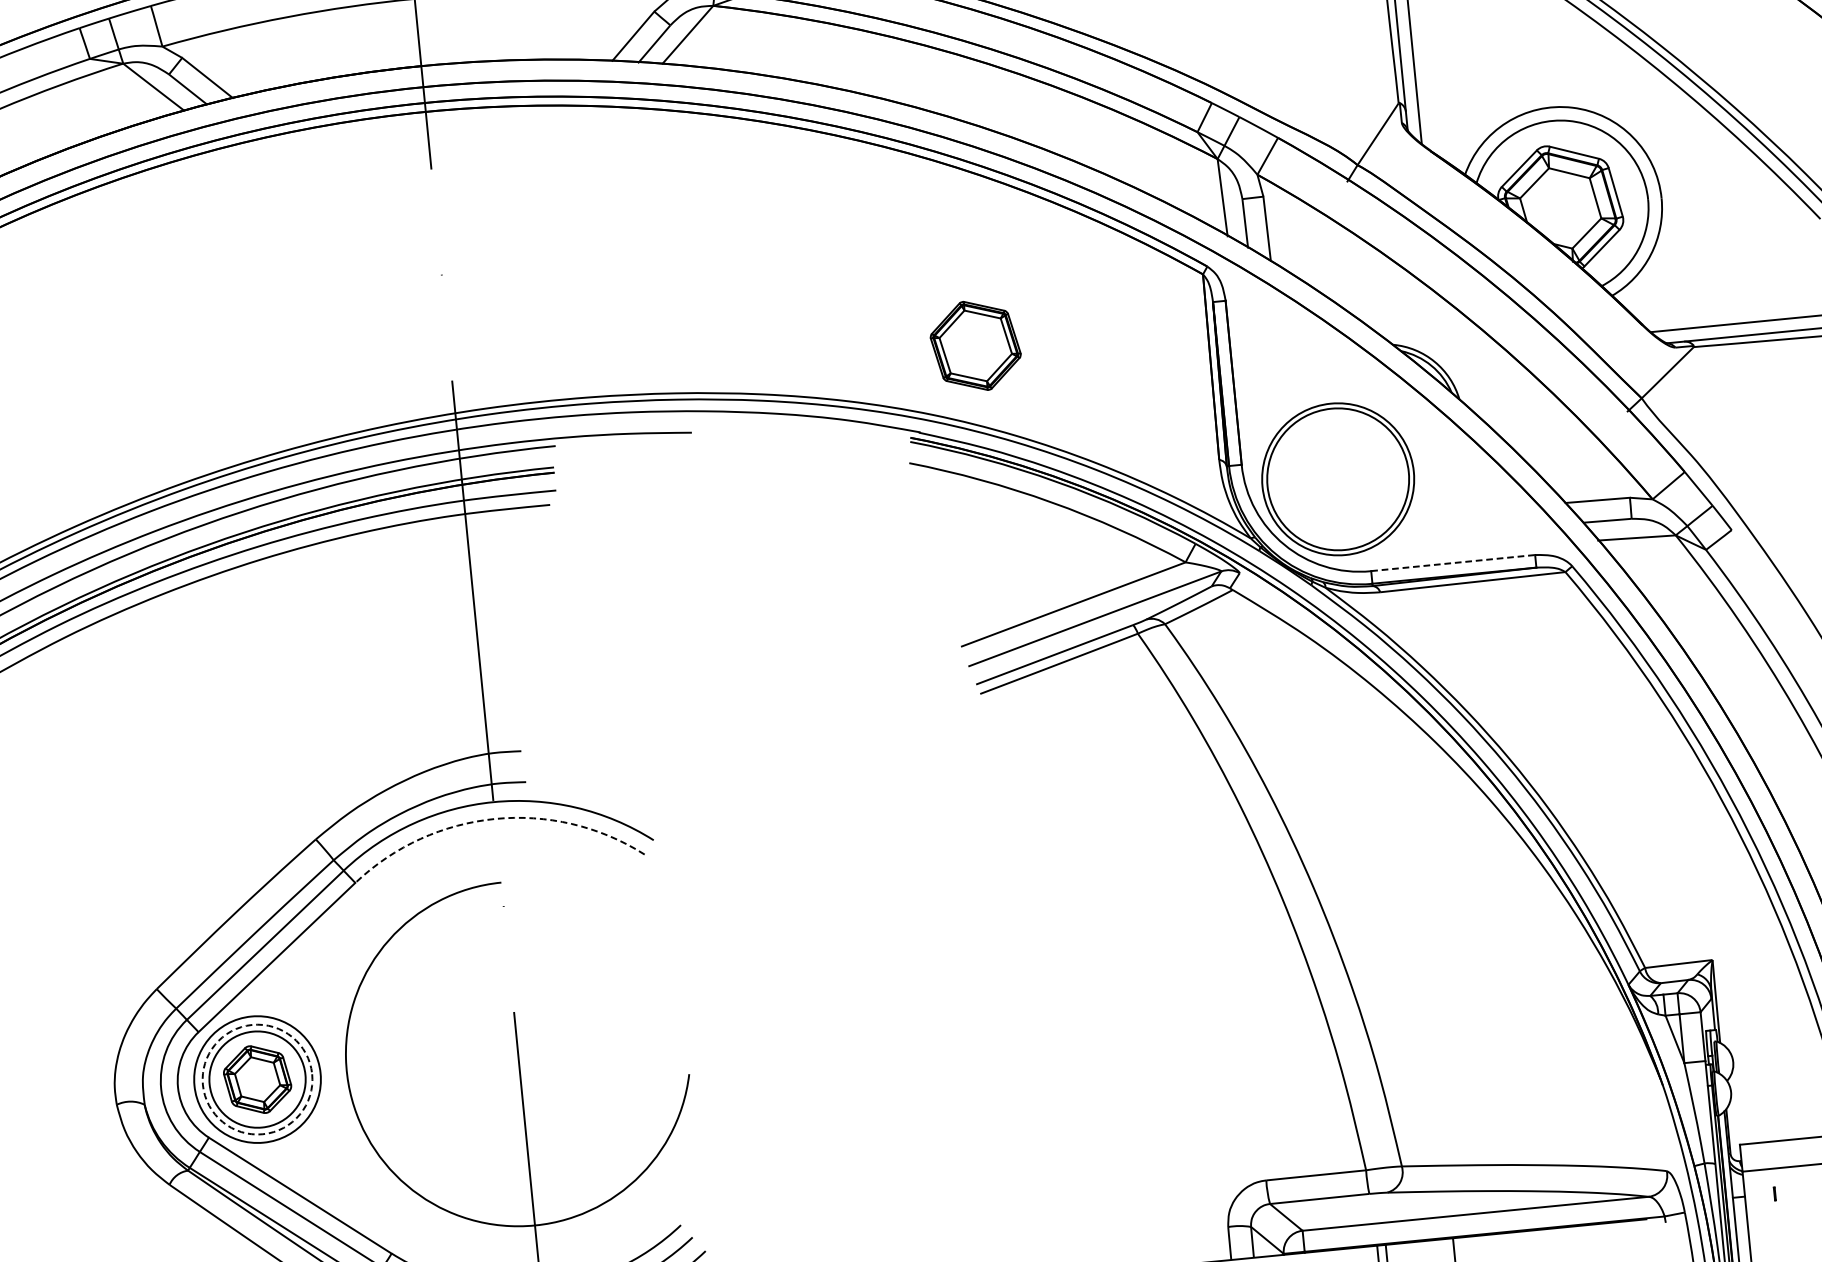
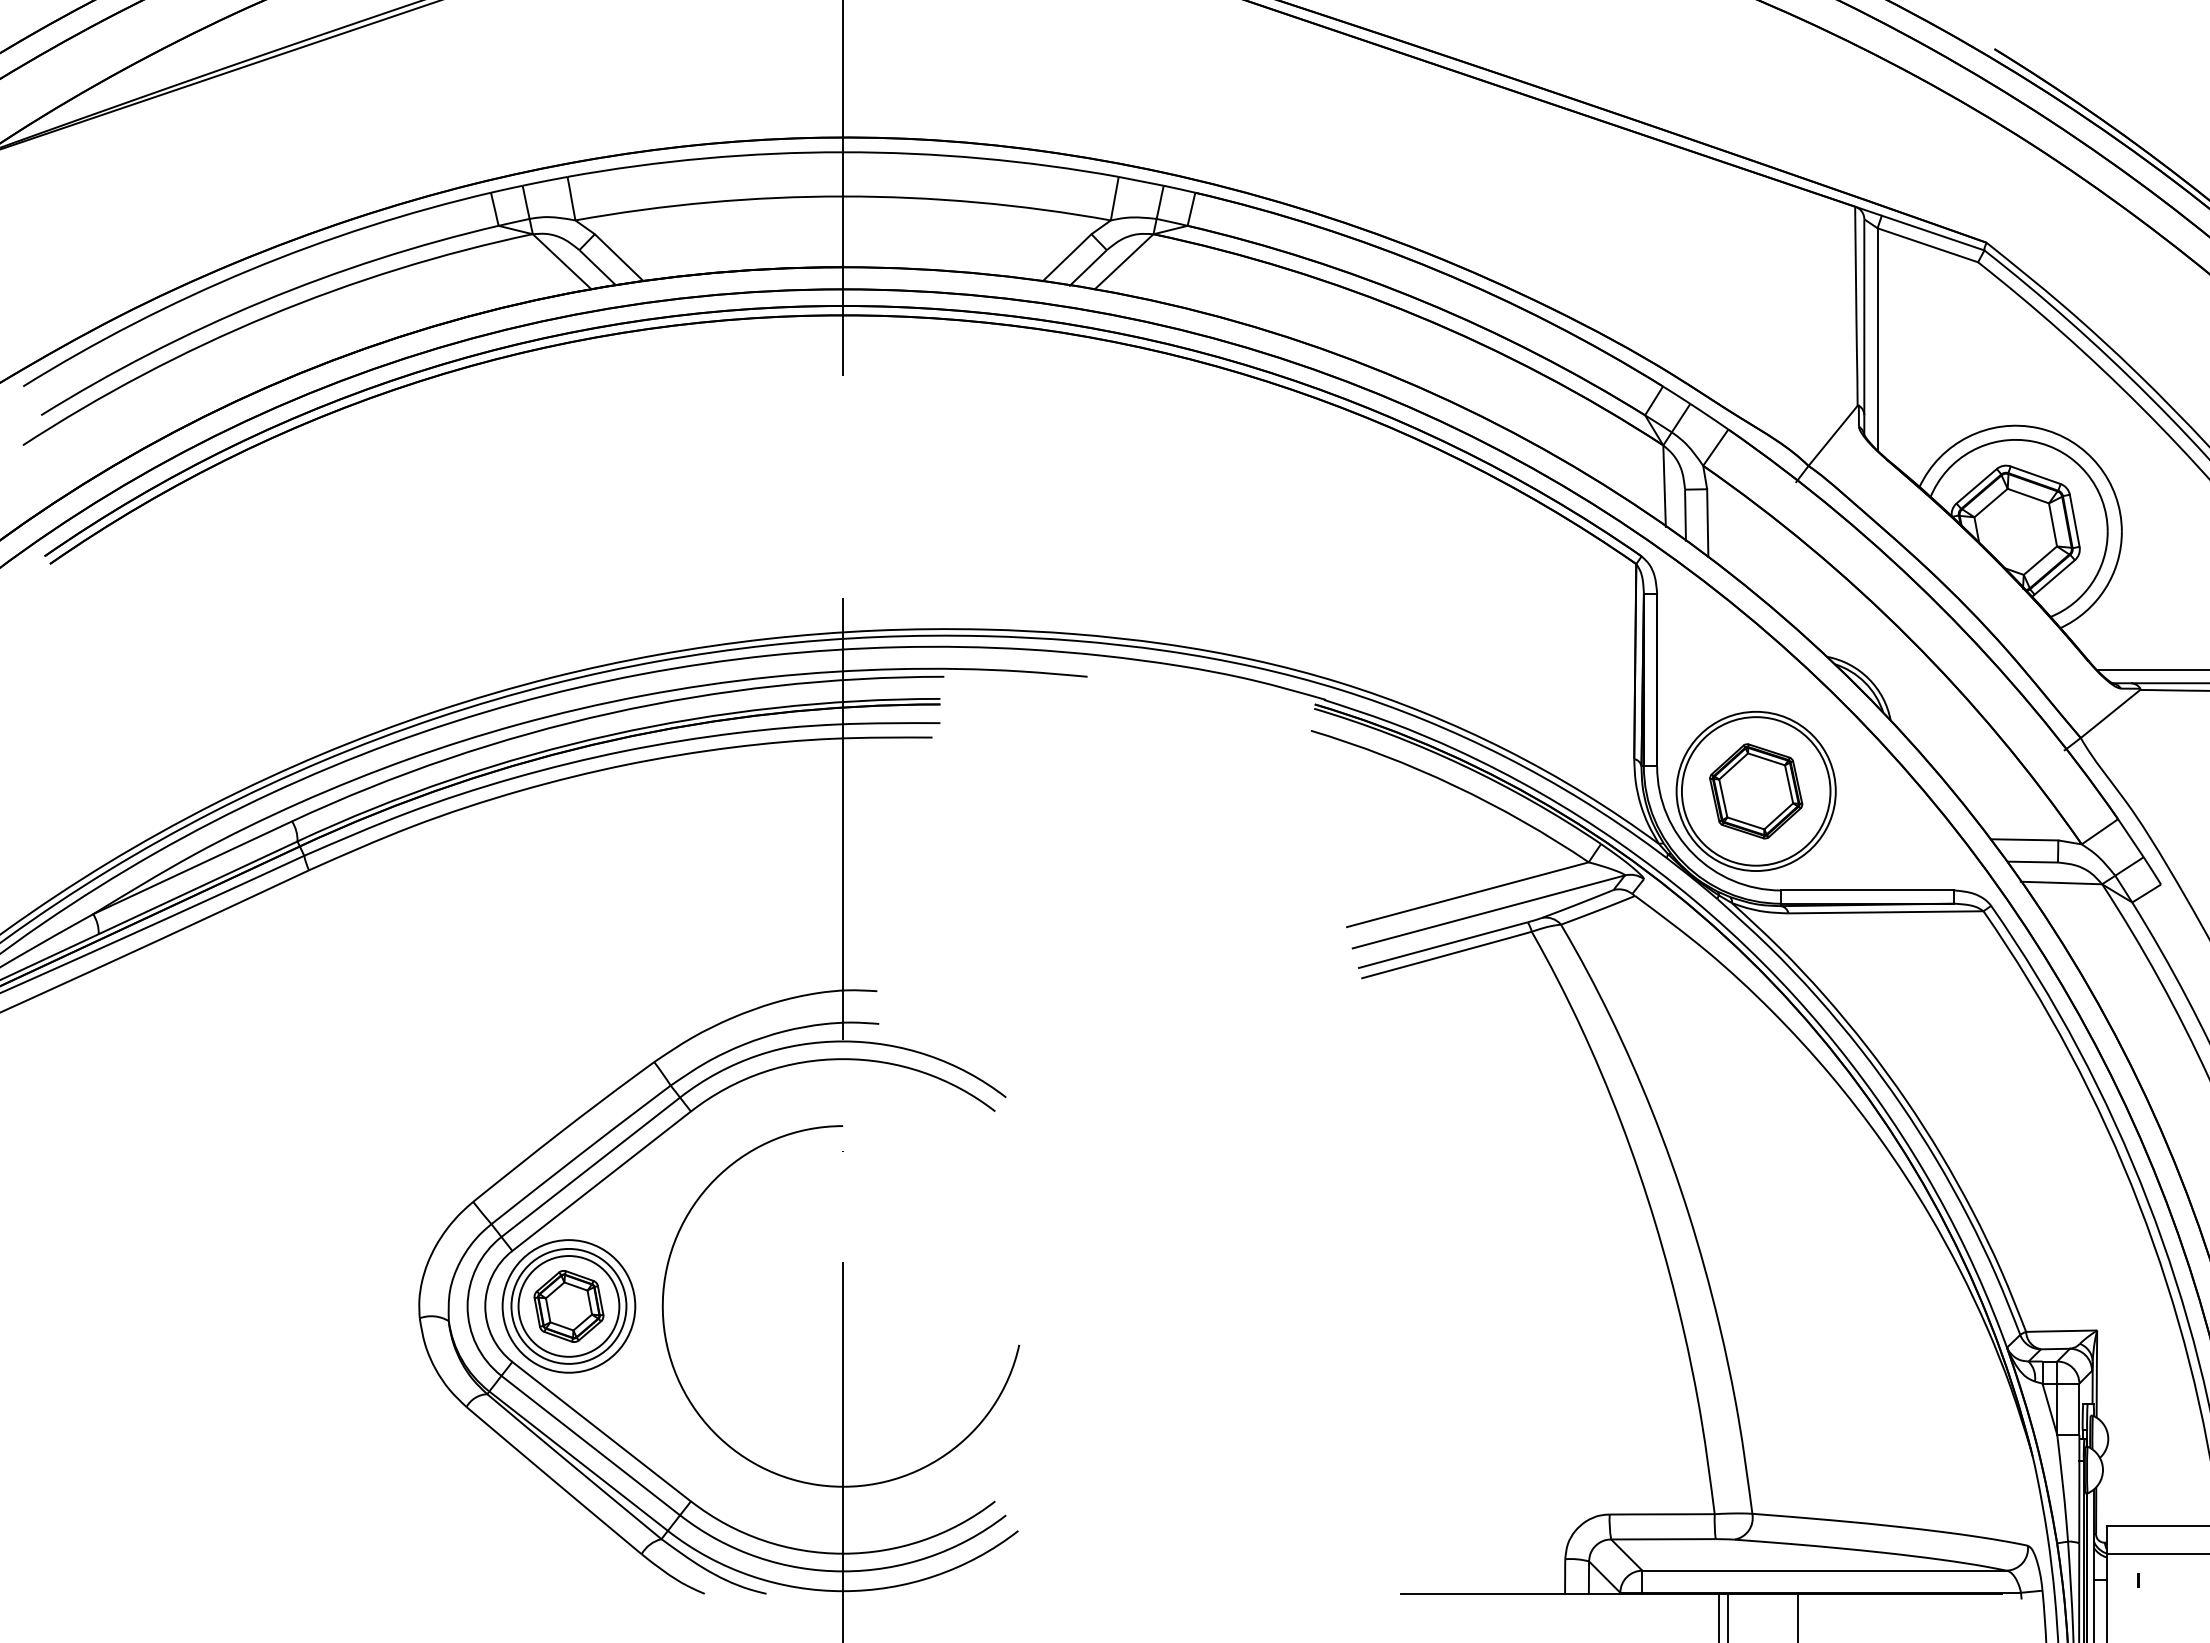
part: (976, 346) -> (1756, 791), moved
line: (1453, 563) -> (1867, 890), dashed -> solid
arc: (495, 819) -> (843, 1059), dashed -> solid
circle: (257, 1078) -> (568, 1305), dashed -> solid

